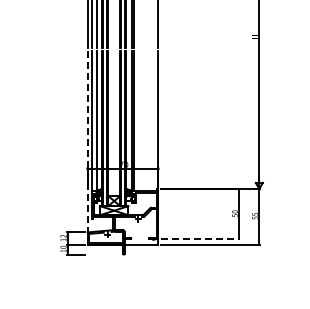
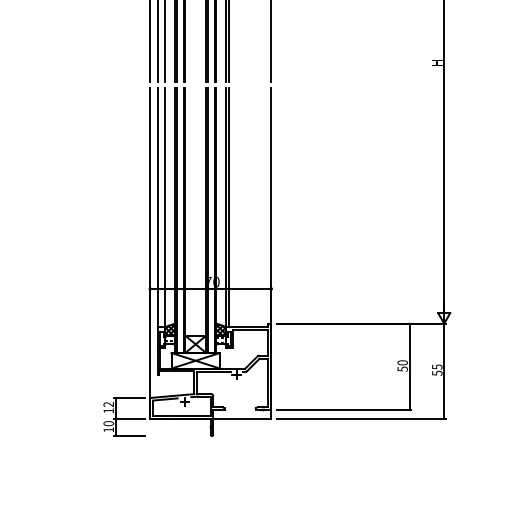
line: (87, 147) -> (149, 252), dashed -> solid
line: (201, 239) -> (345, 410), dashed -> solid

